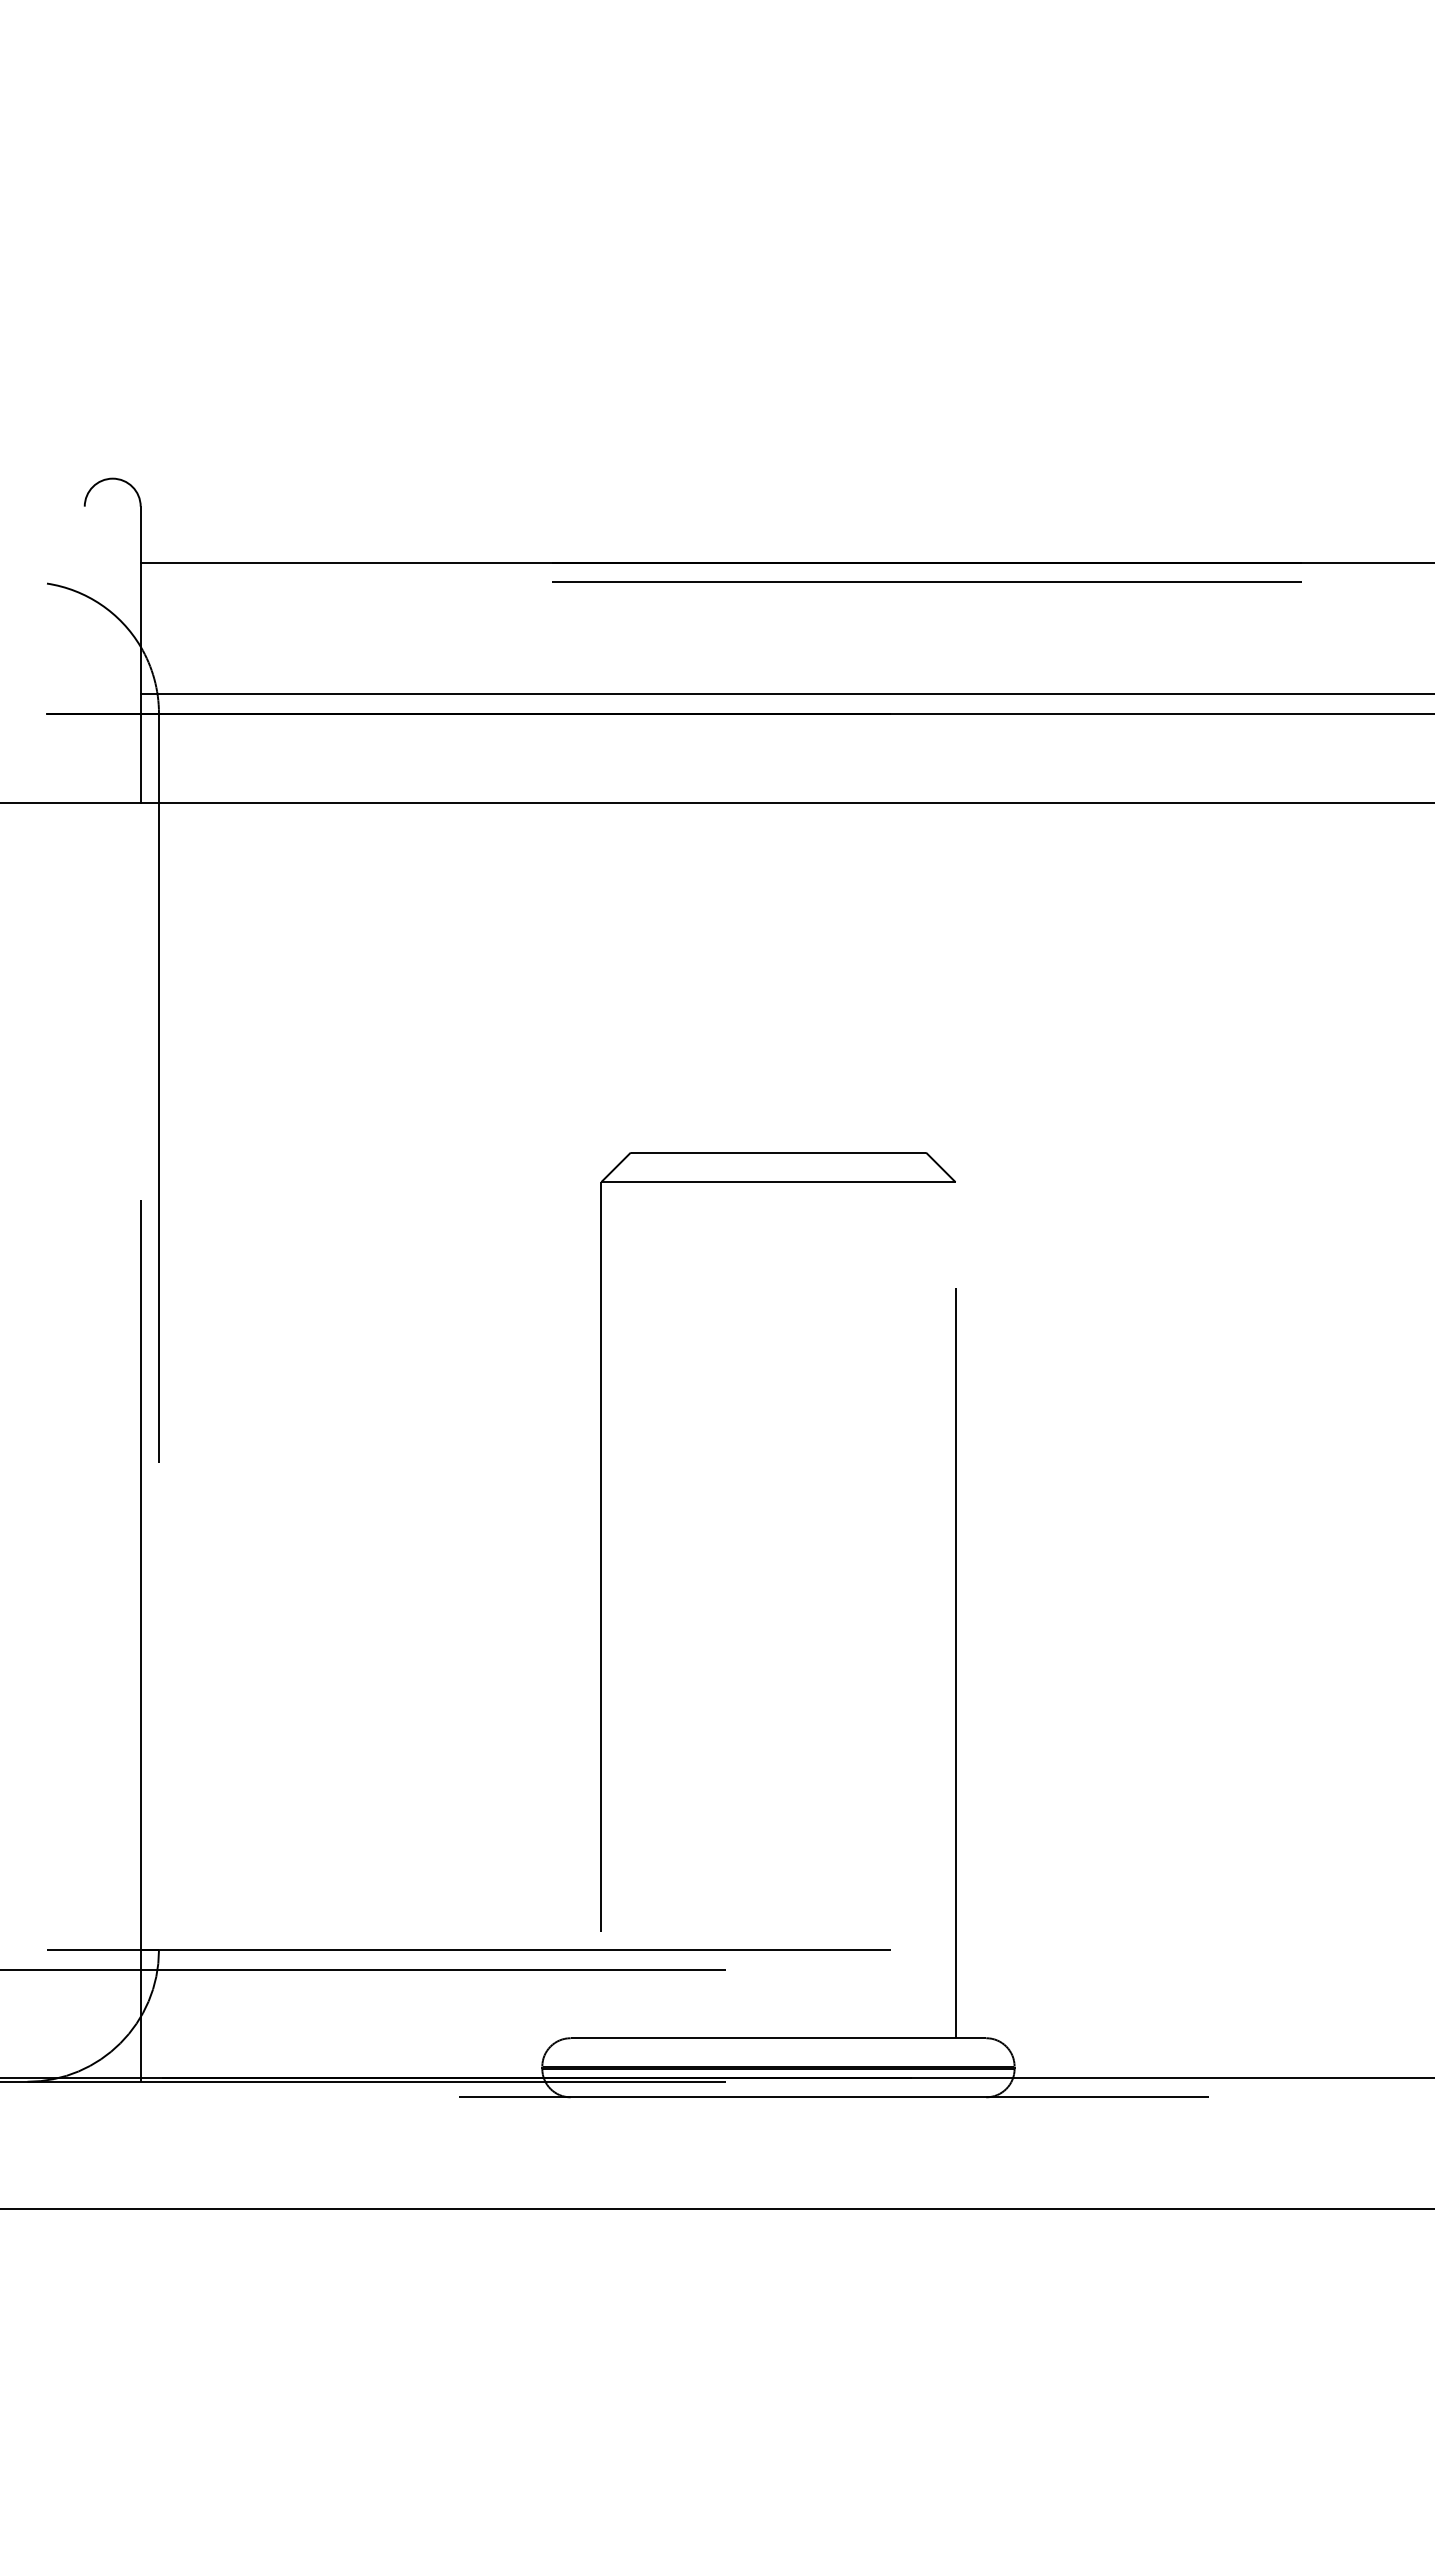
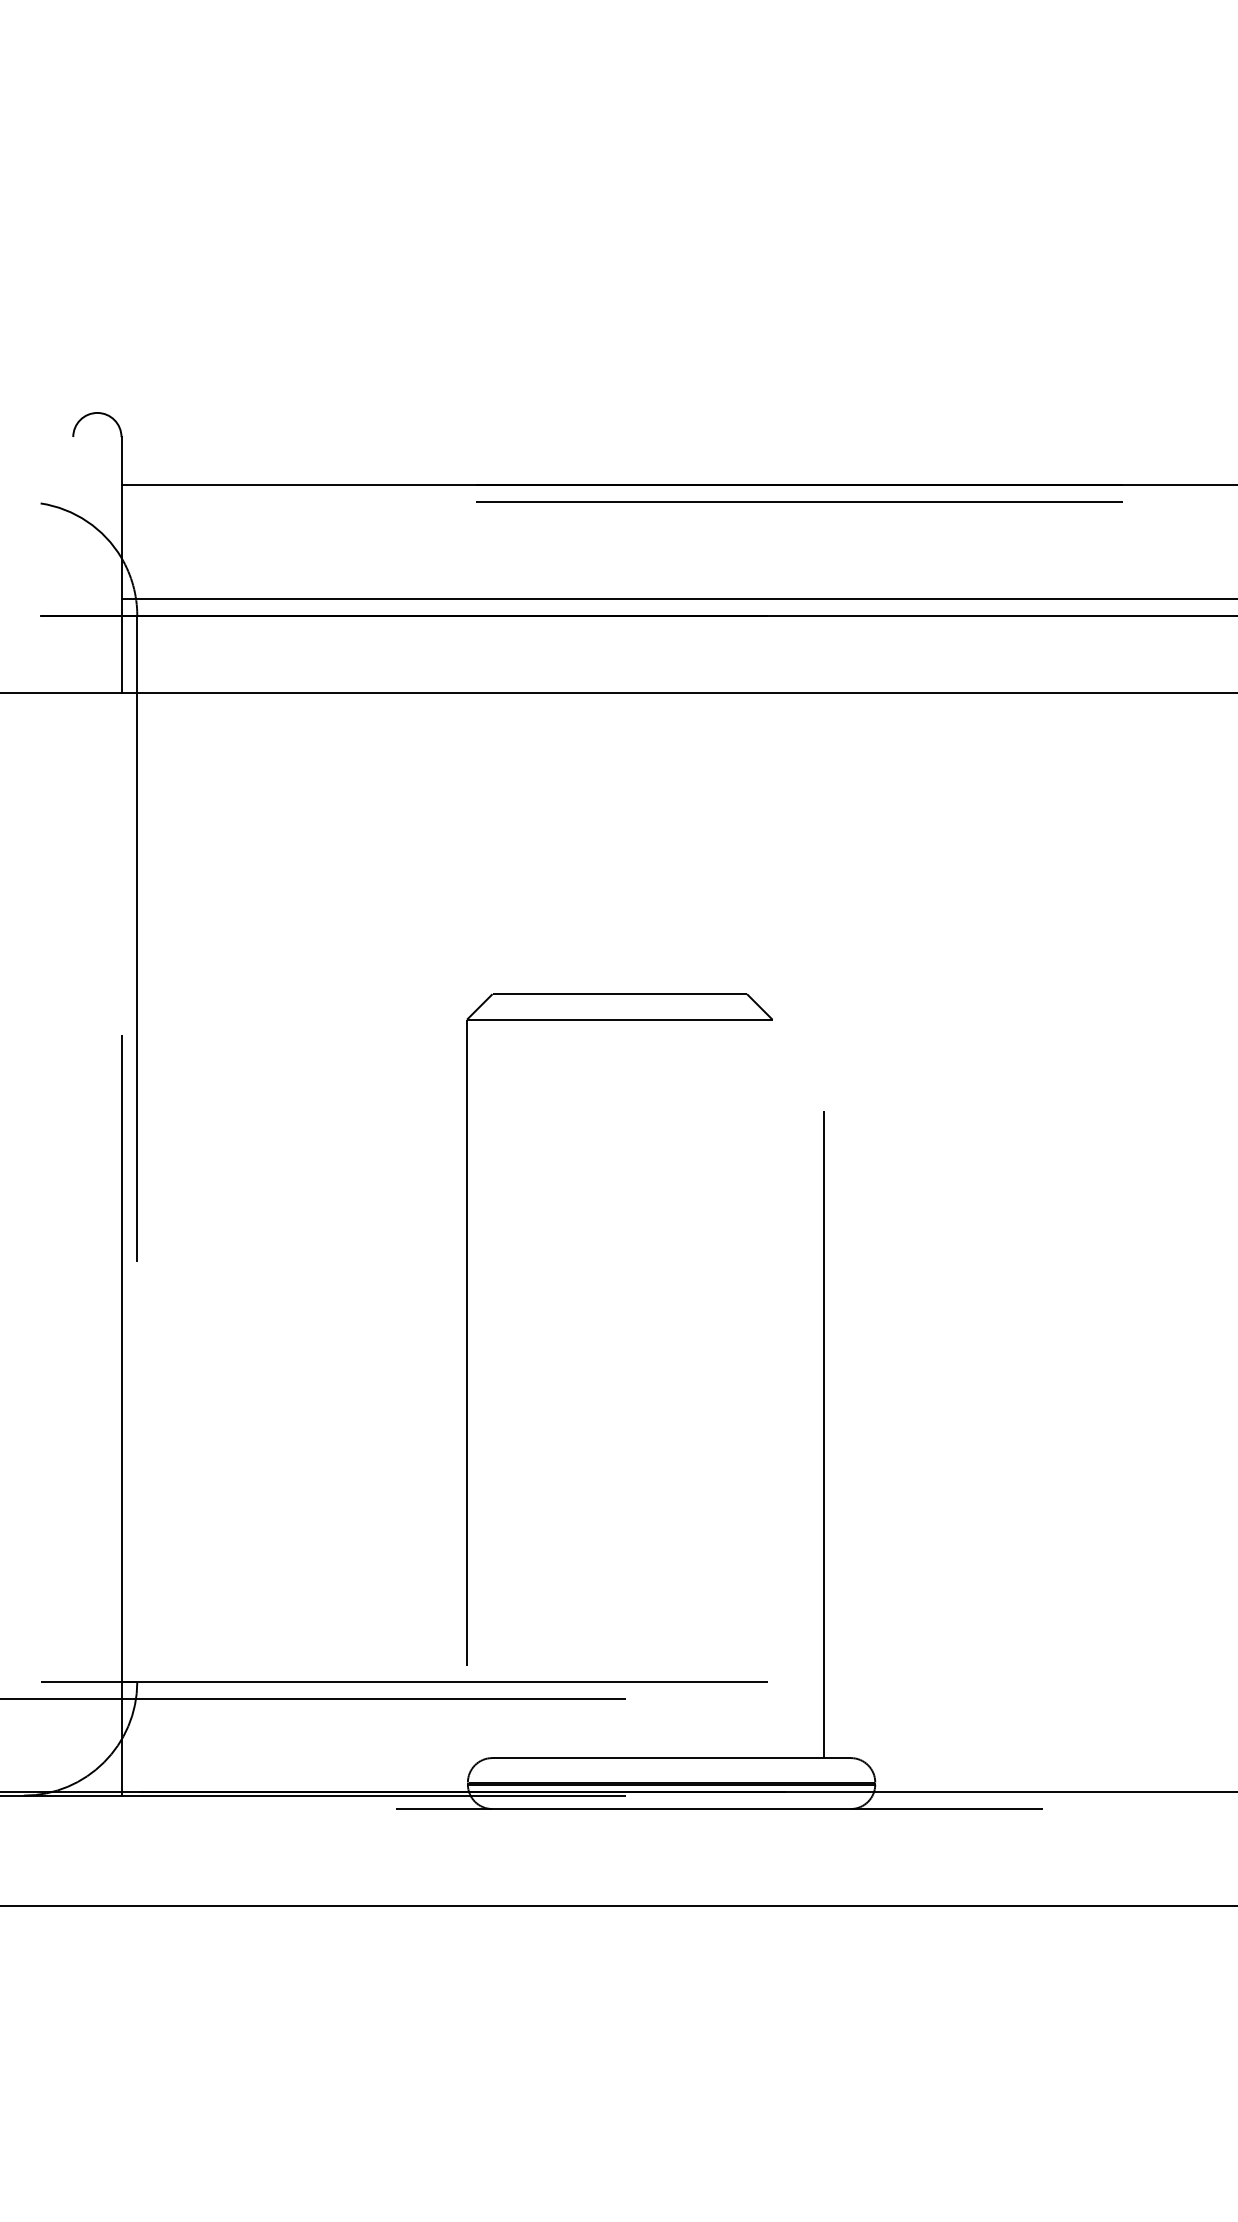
part: (601, 1541) -> (467, 1329), moved

